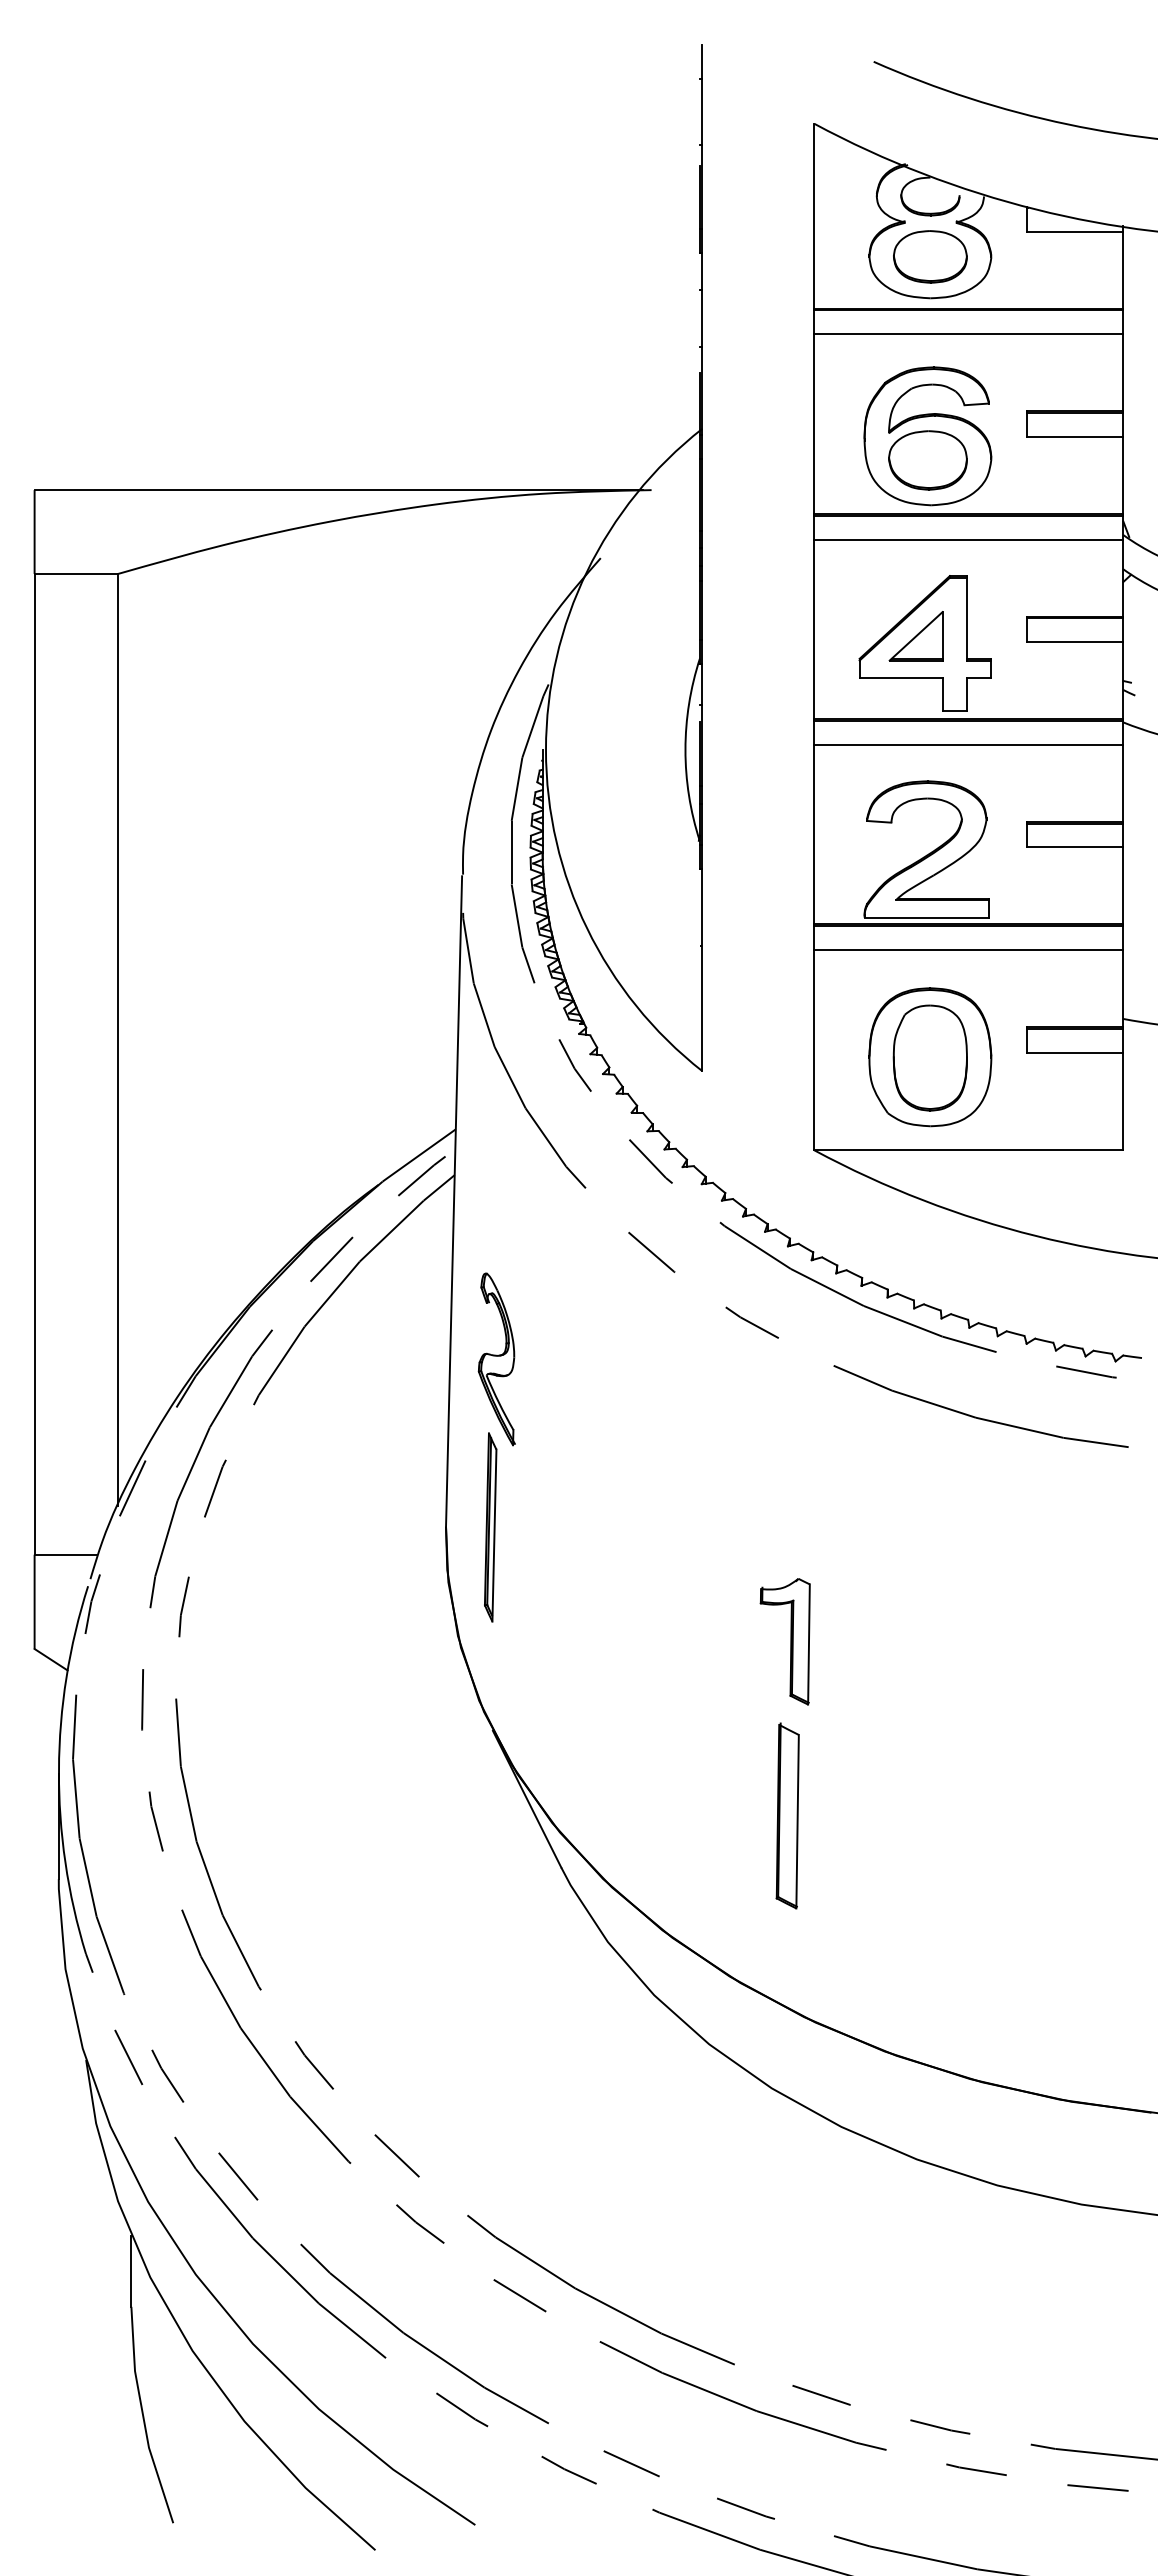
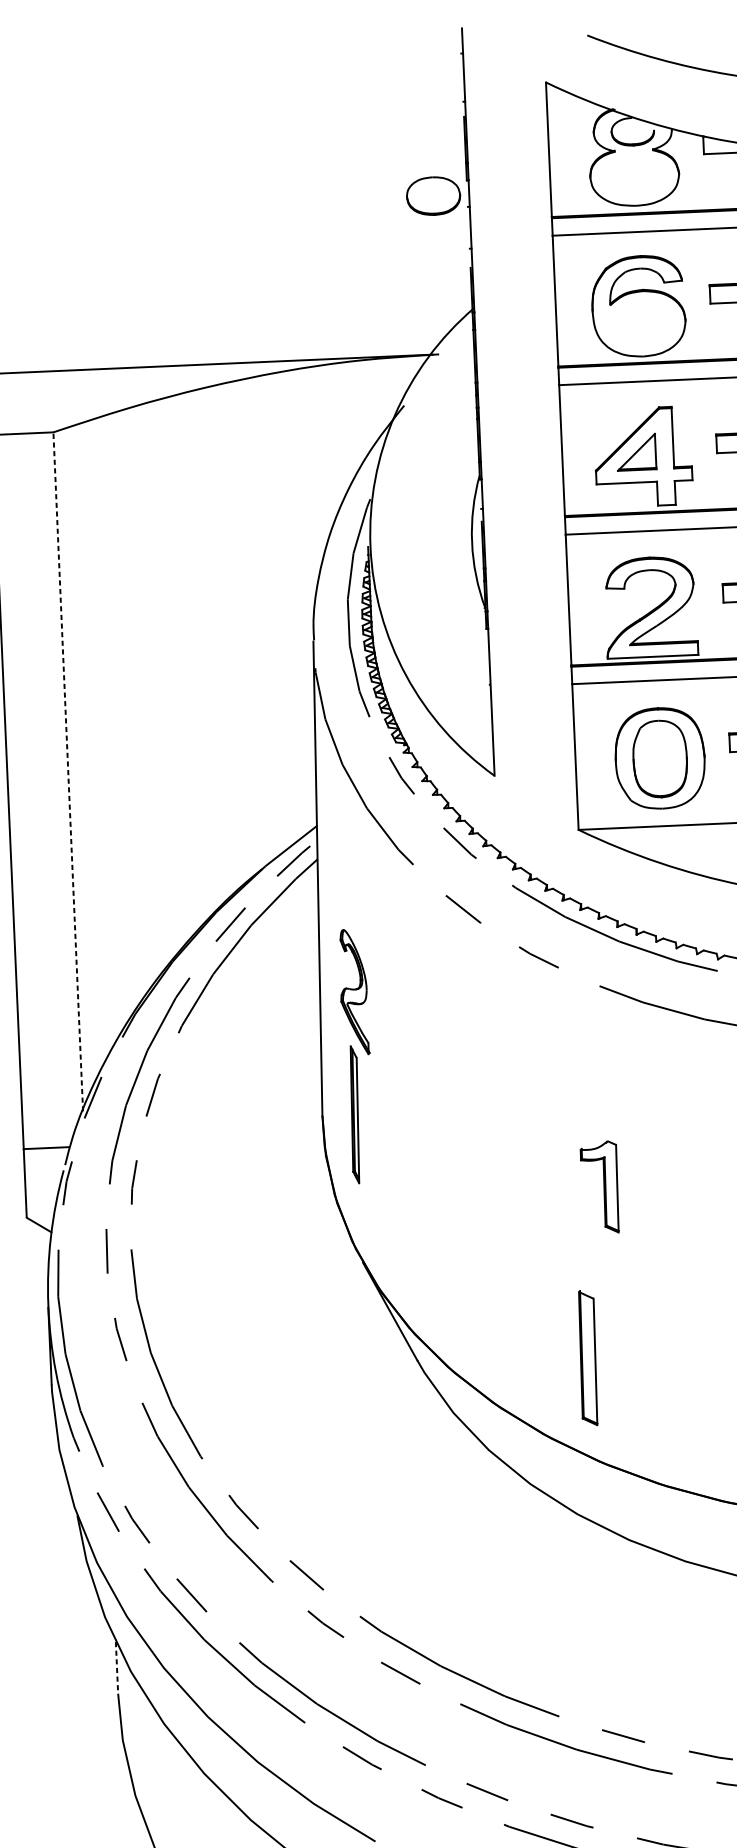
part: (930, 256) -> (433, 195), moved
part: (927, 460) -> (639, 324), removed
line: (118, 1039) -> (68, 771), solid -> dashed
part: (784, 1641) -> (599, 1187), moved
part: (787, 1815) -> (587, 1357), moved
line: (131, 2271) -> (117, 1667), solid -> dashed

